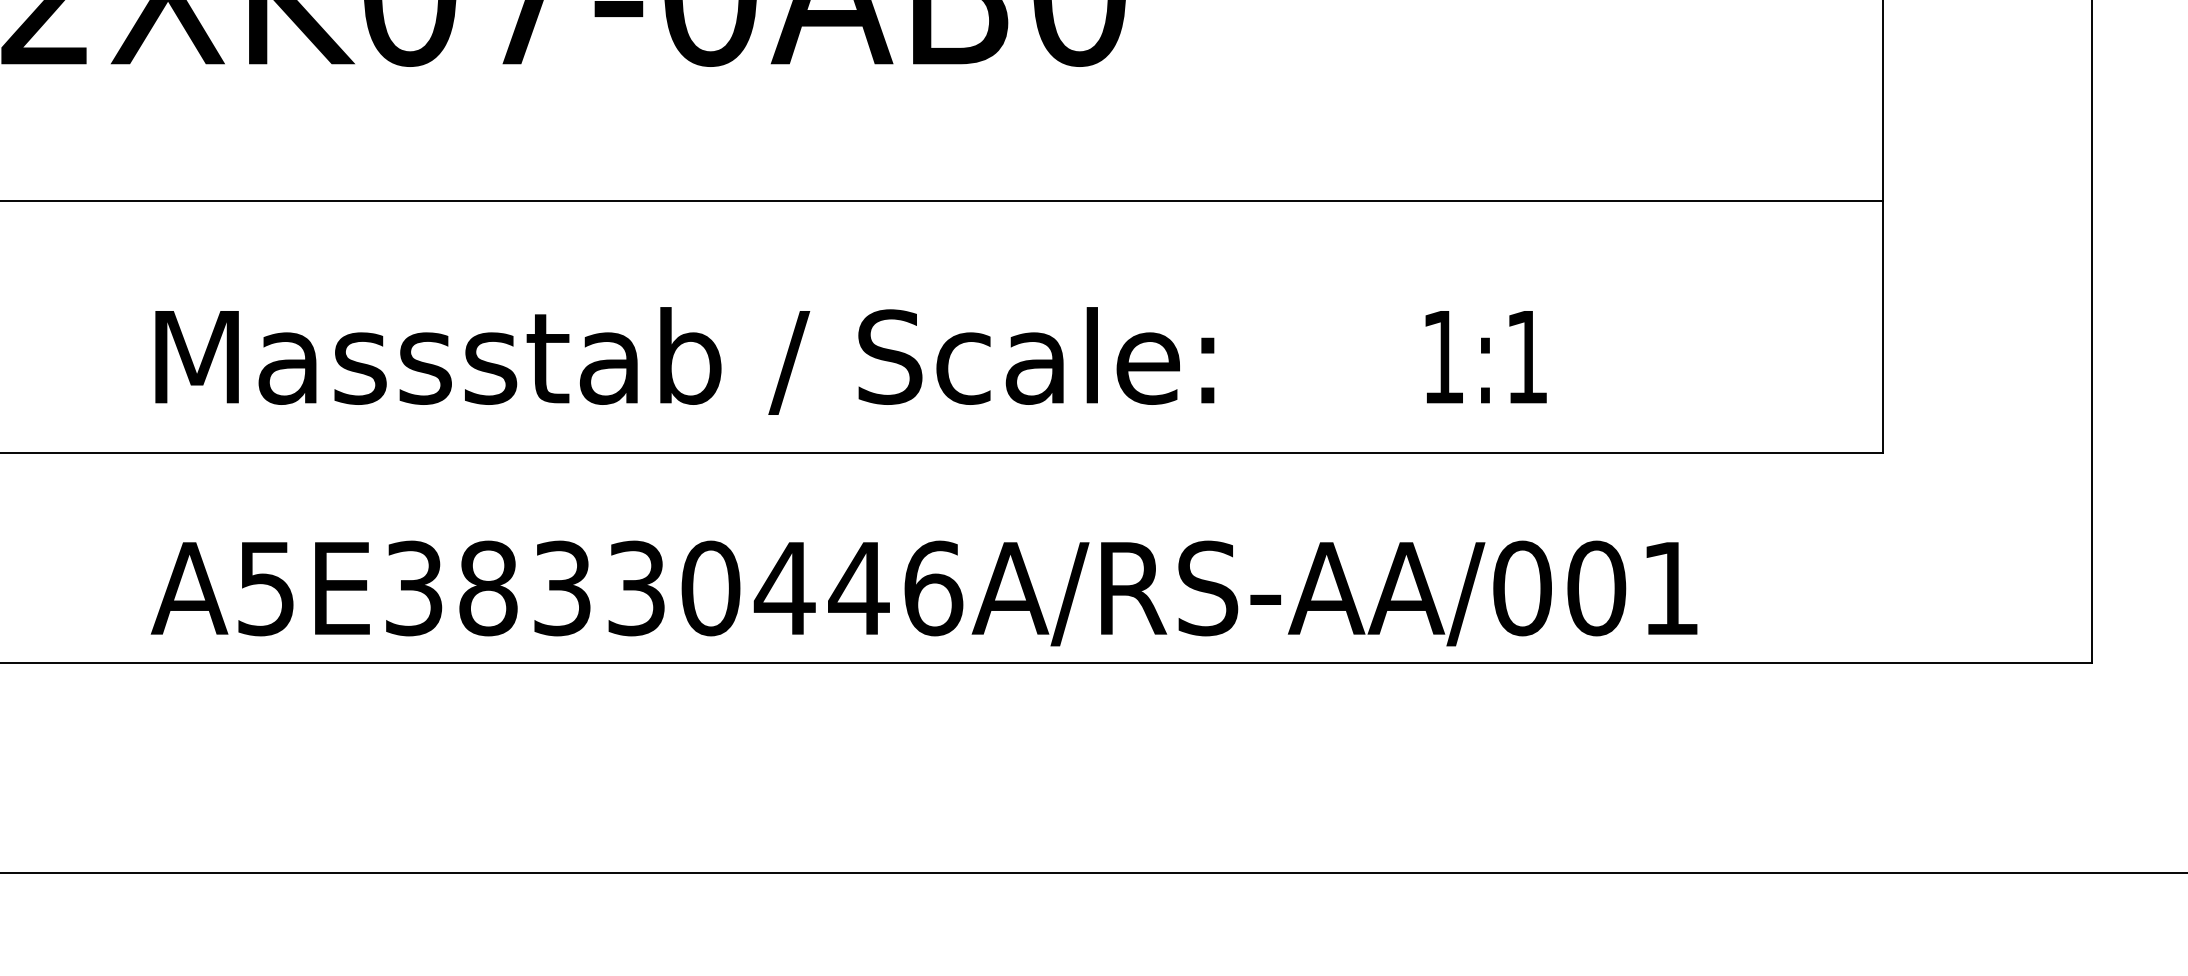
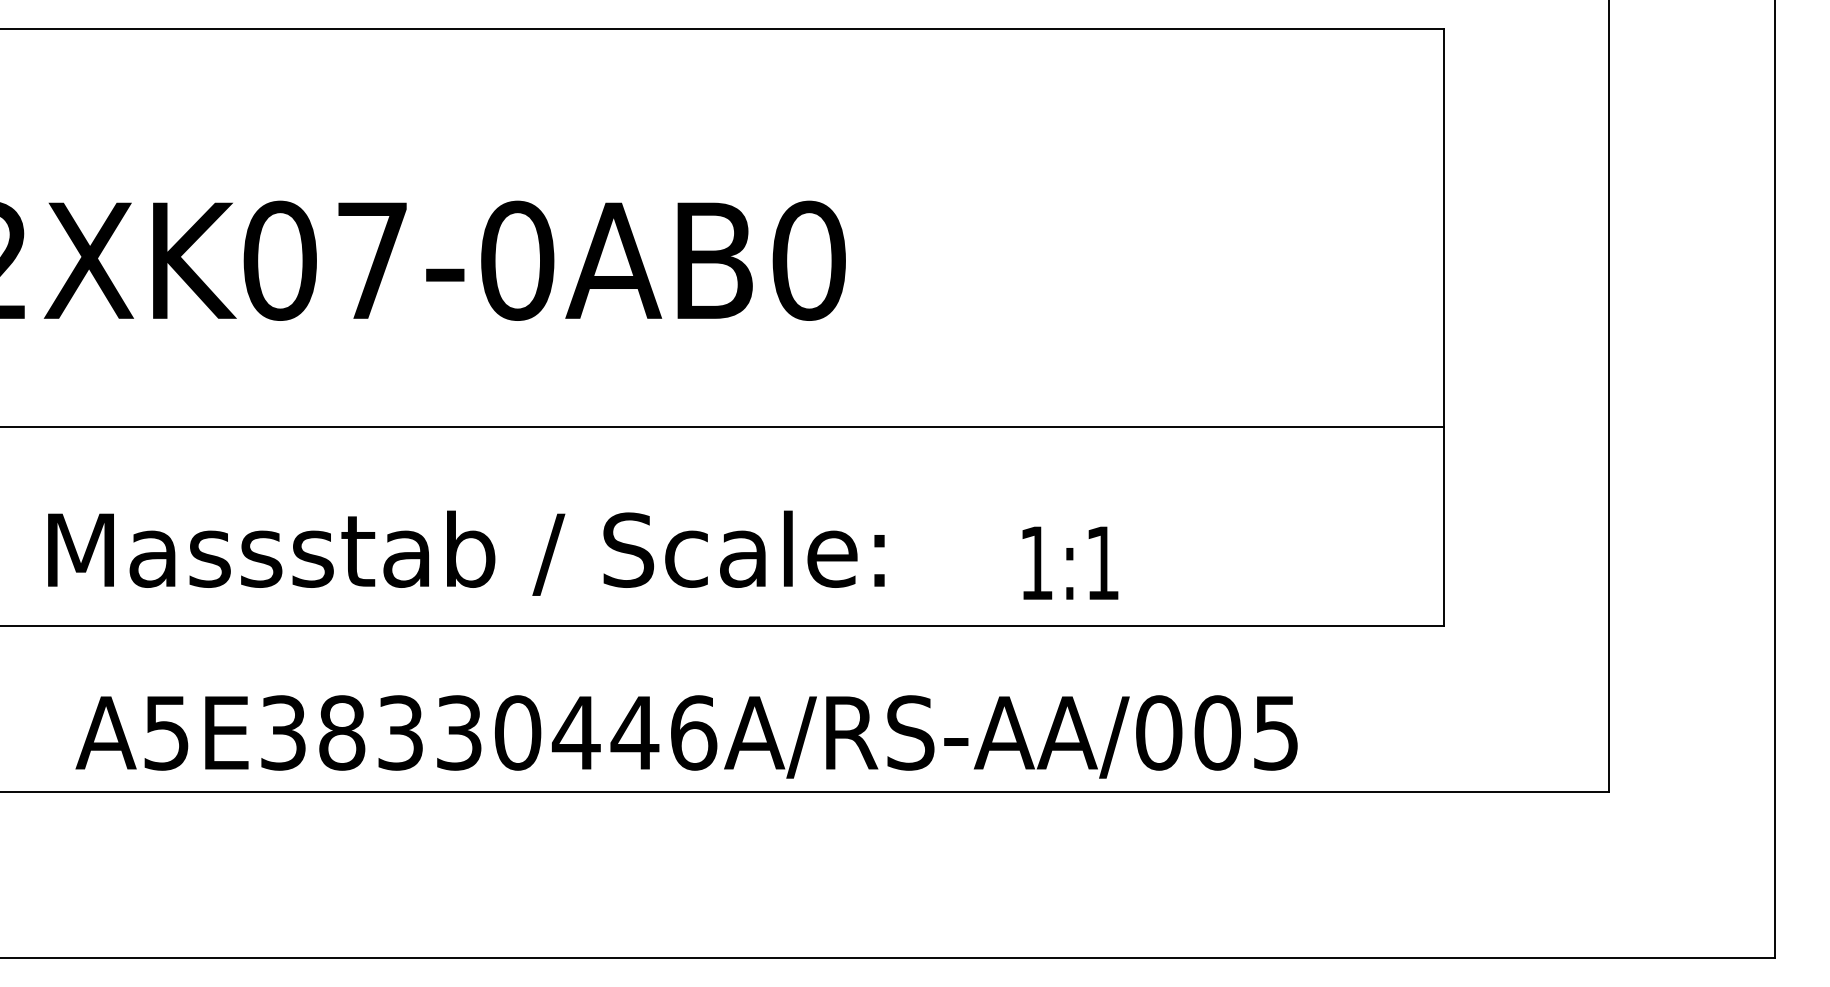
text: (1486, 356) -> (1070, 562), moved
text: (685, 360) -> (466, 552), moved
text: (1669, 589) -> (1275, 733), A5E38330446A/RS-AA/001 -> A5E38330446A/RS-AA/005

